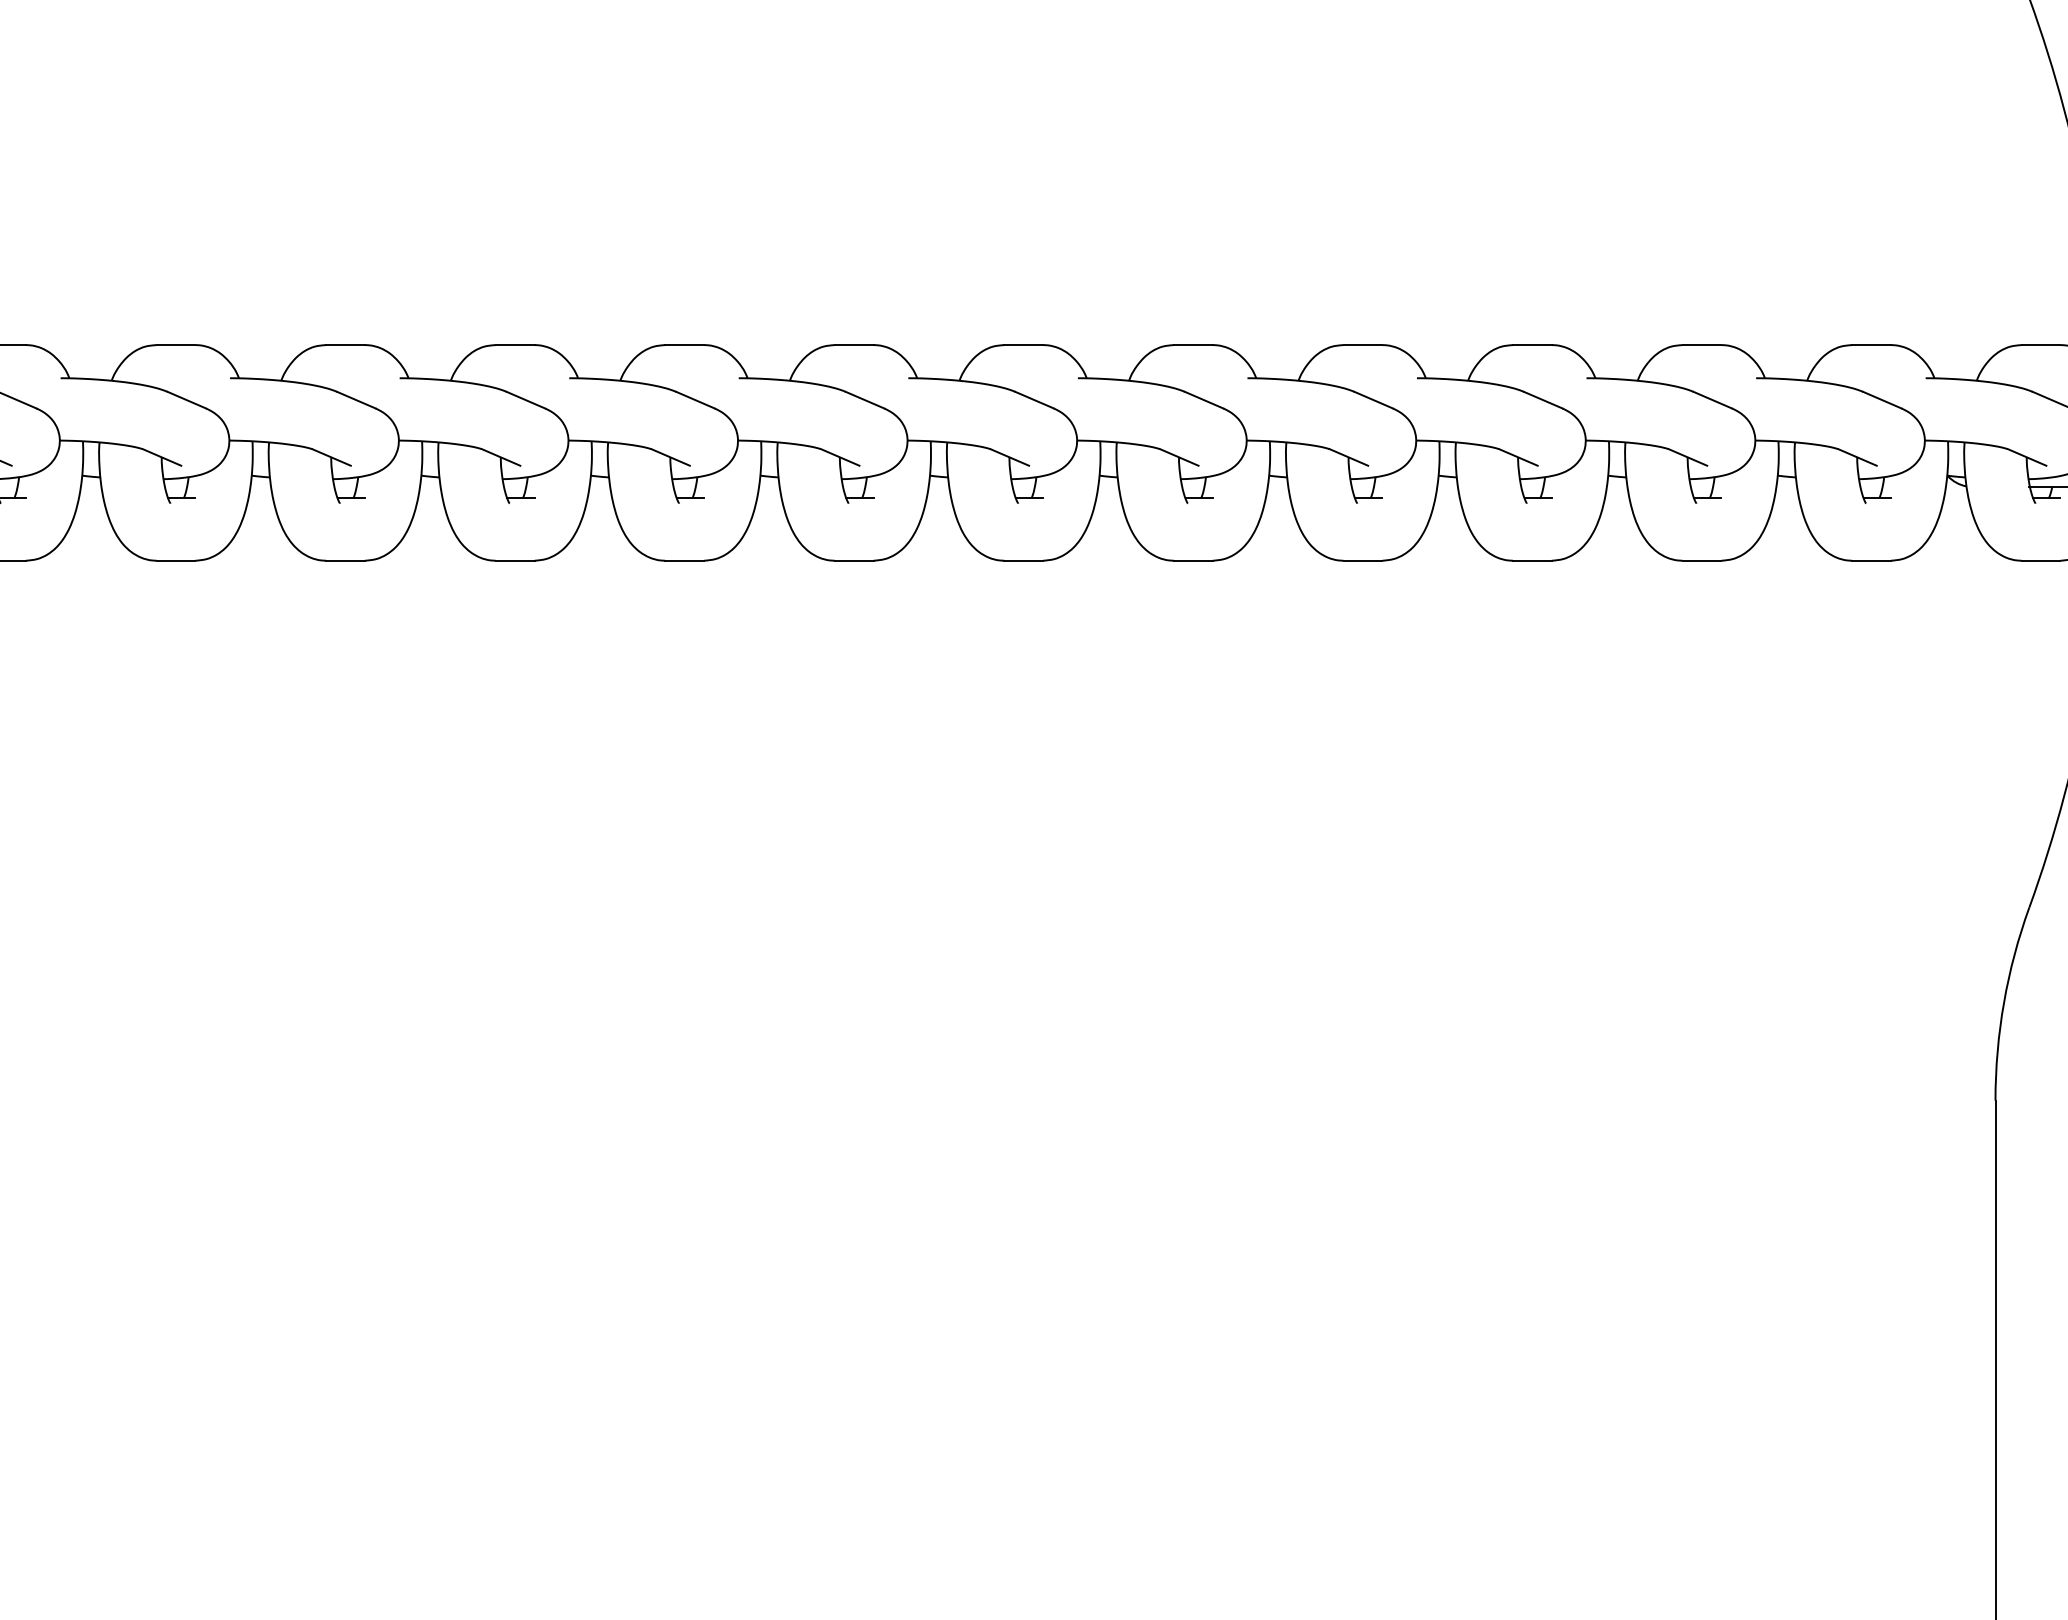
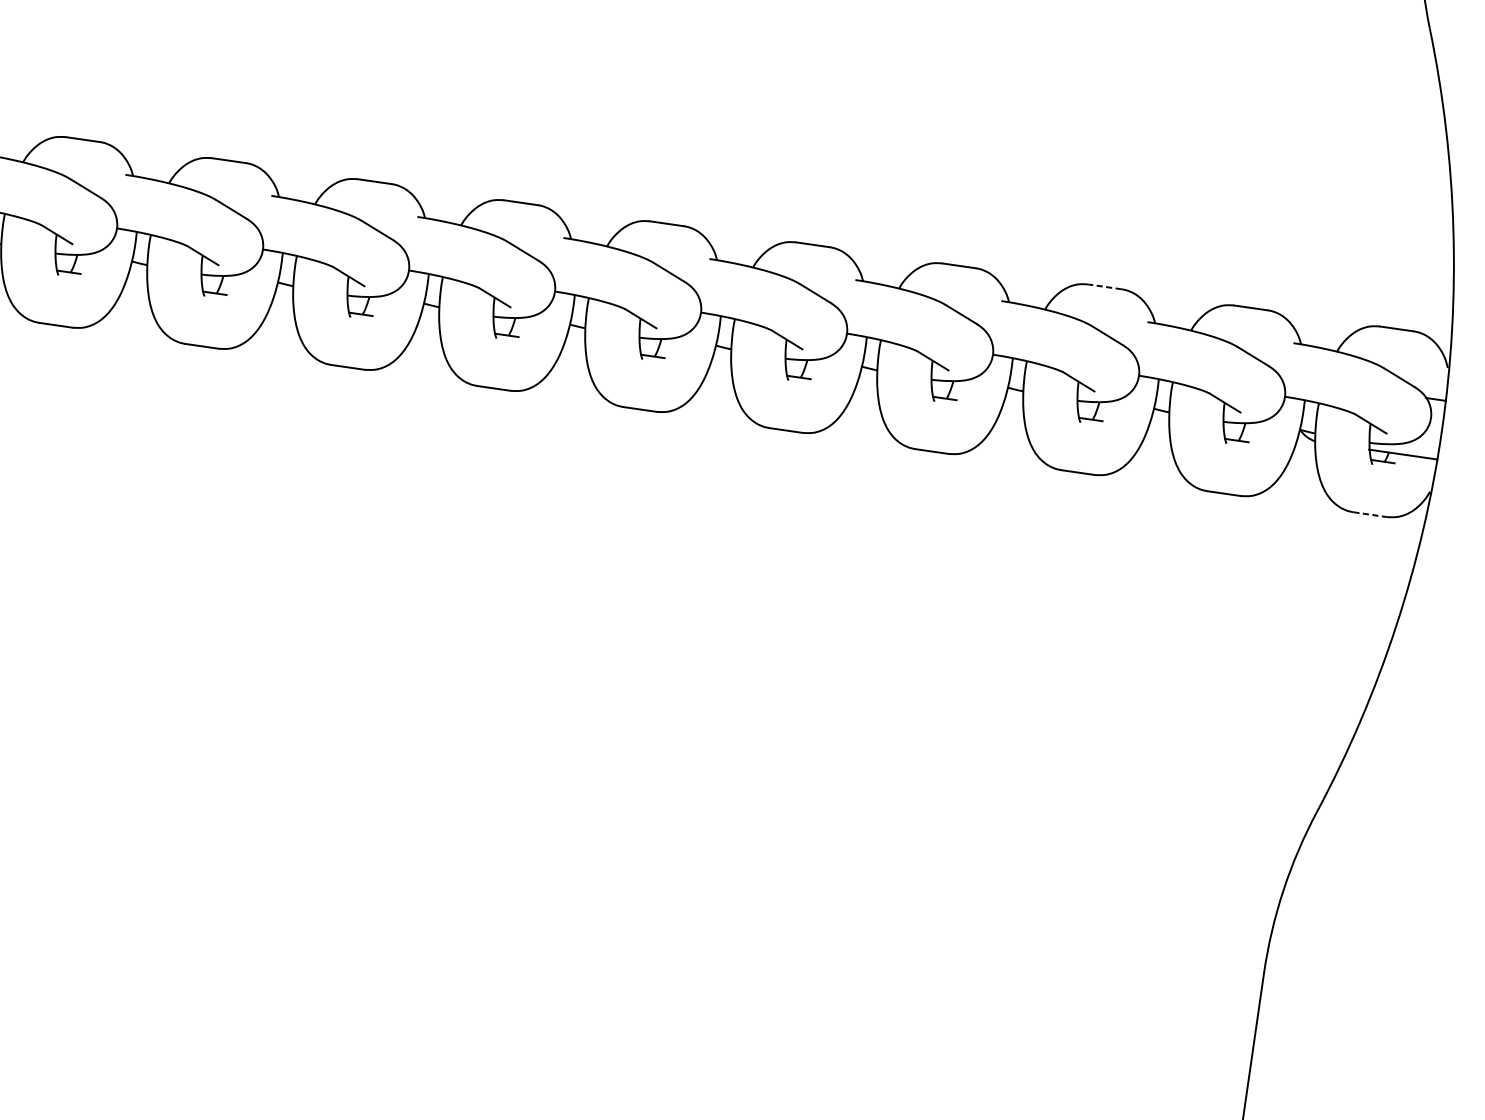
line: (1701, 345) -> (1104, 287), solid -> dashed
line: (2041, 560) -> (1370, 514), solid -> dashed

